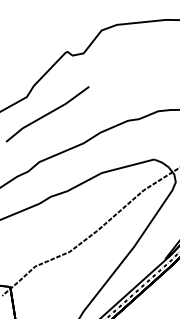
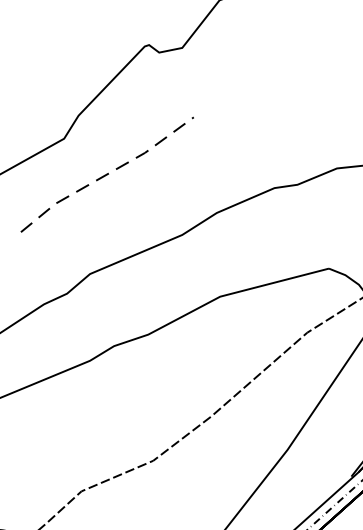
line: (47, 114) -> (106, 175), solid -> dashed

